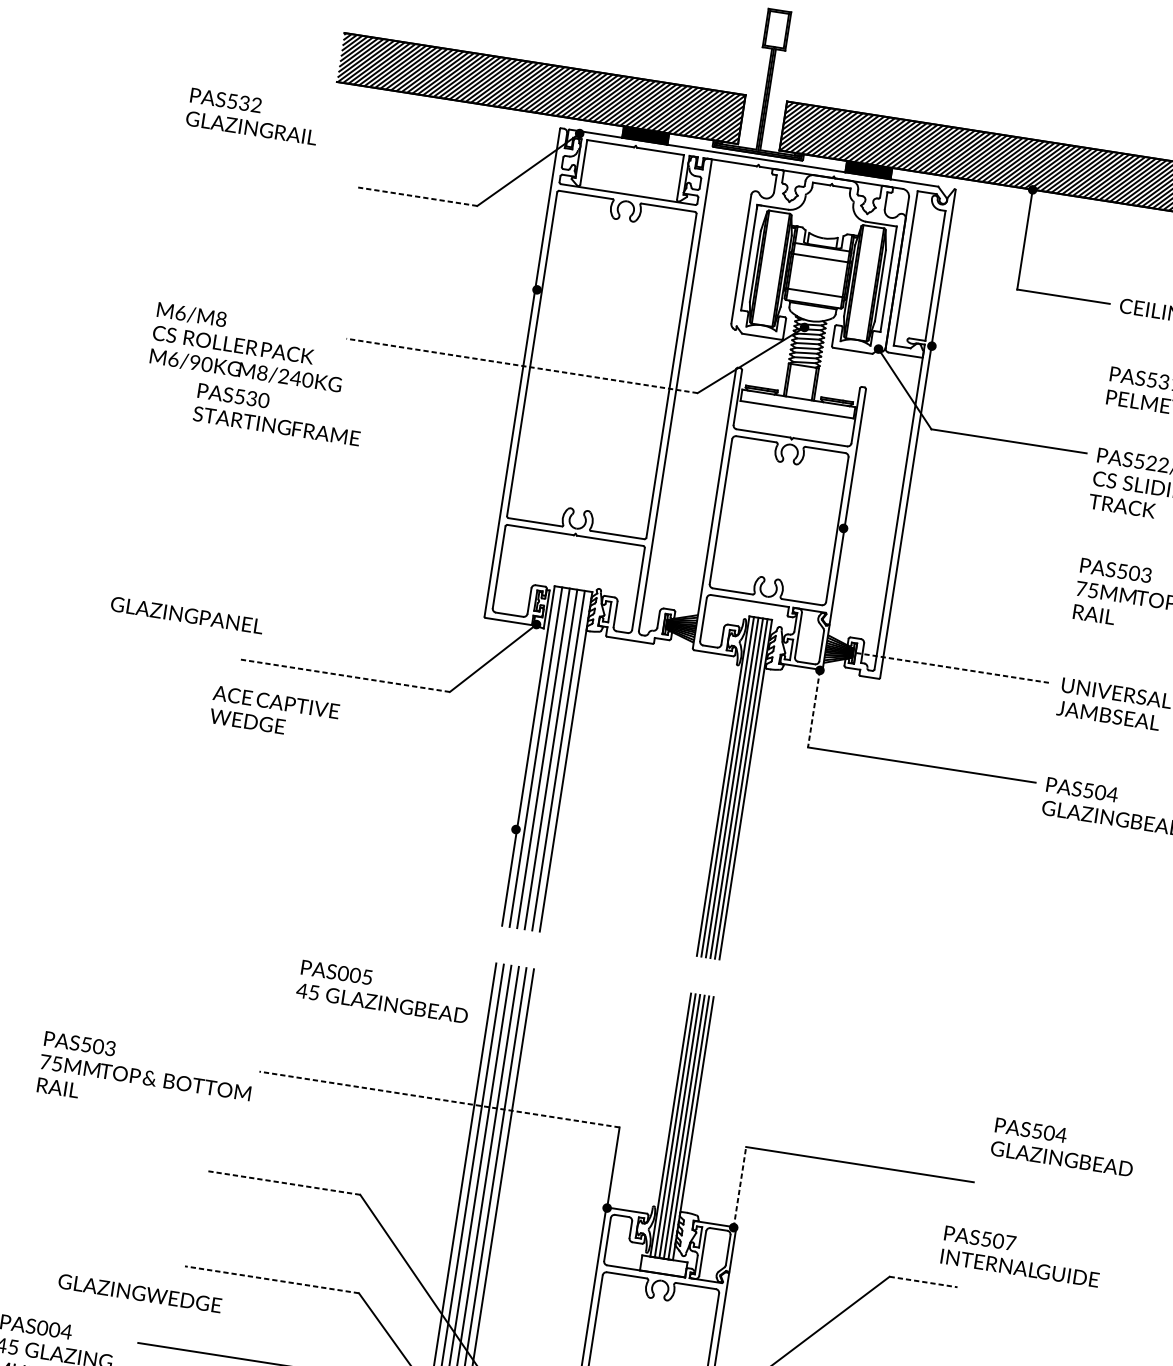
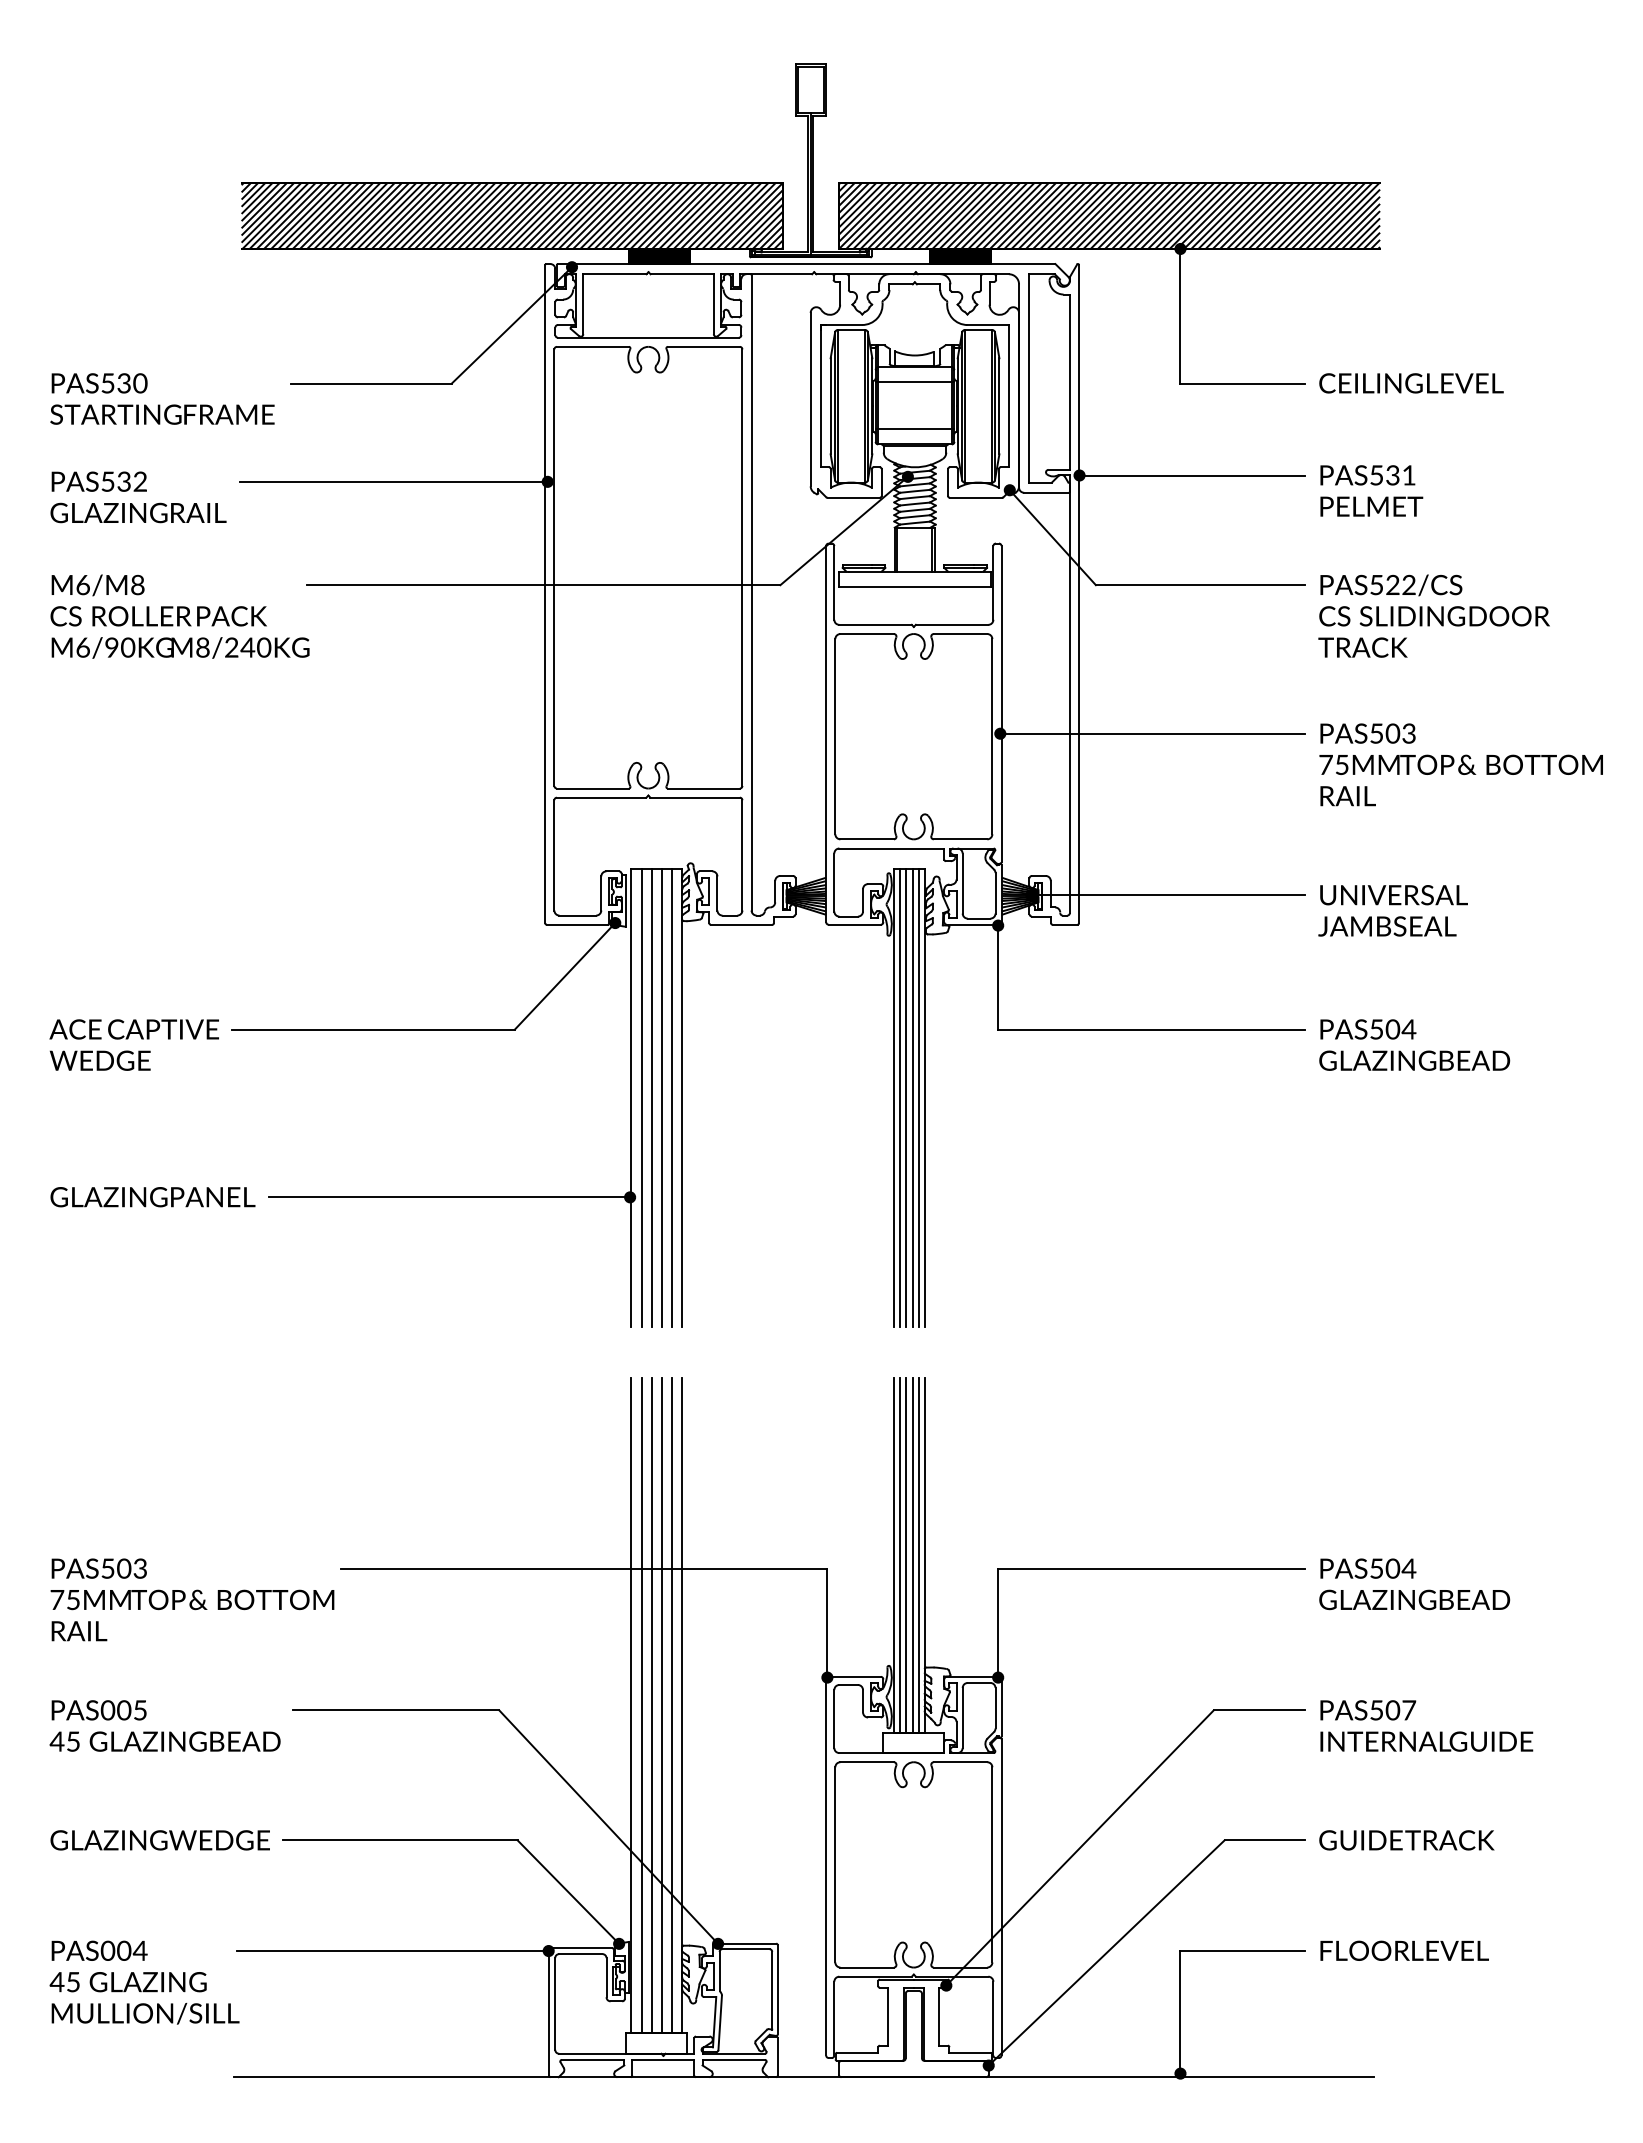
text: (253, 116) -> (138, 497), moved
line: (417, 196) -> (370, 383), dashed -> solid
line: (422, 271) -> (393, 481), added
line: (1015, 359) -> (1192, 475), added
line: (522, 366) -> (543, 585), dashed -> solid
text: (278, 414) -> (162, 398), moved
line: (956, 545) -> (1152, 733), added
text: (186, 615) -> (152, 1197), moved
line: (949, 667) -> (1168, 895), dashed -> solid
line: (345, 675) -> (373, 1029), dashed -> solid
line: (814, 708) -> (998, 977), dashed -> solid
text: (274, 713) -> (133, 1044), moved
line: (382, 808) -> (449, 1197), added
text: (383, 991) -> (164, 1725), moved
line: (438, 1099) -> (583, 1568), dashed -> solid
text: (1063, 1147) -> (1414, 1584), moved
line: (283, 1182) -> (395, 1710), dashed -> solid
line: (740, 1186) -> (998, 1622), dashed -> solid
text: (1021, 1256) -> (1426, 1725), moved
line: (271, 1279) -> (399, 1840), dashed -> solid
line: (923, 1282) -> (1259, 1710), dashed -> solid
text: (139, 1293) -> (159, 1840), moved

